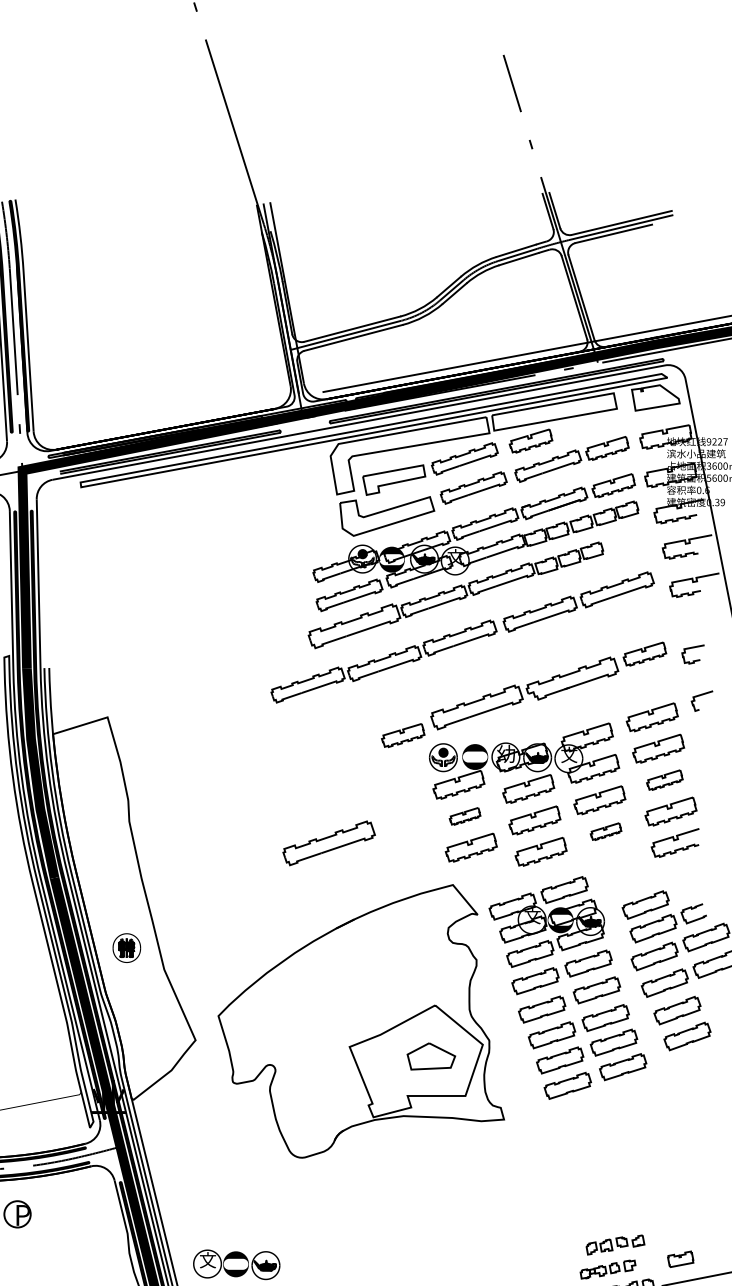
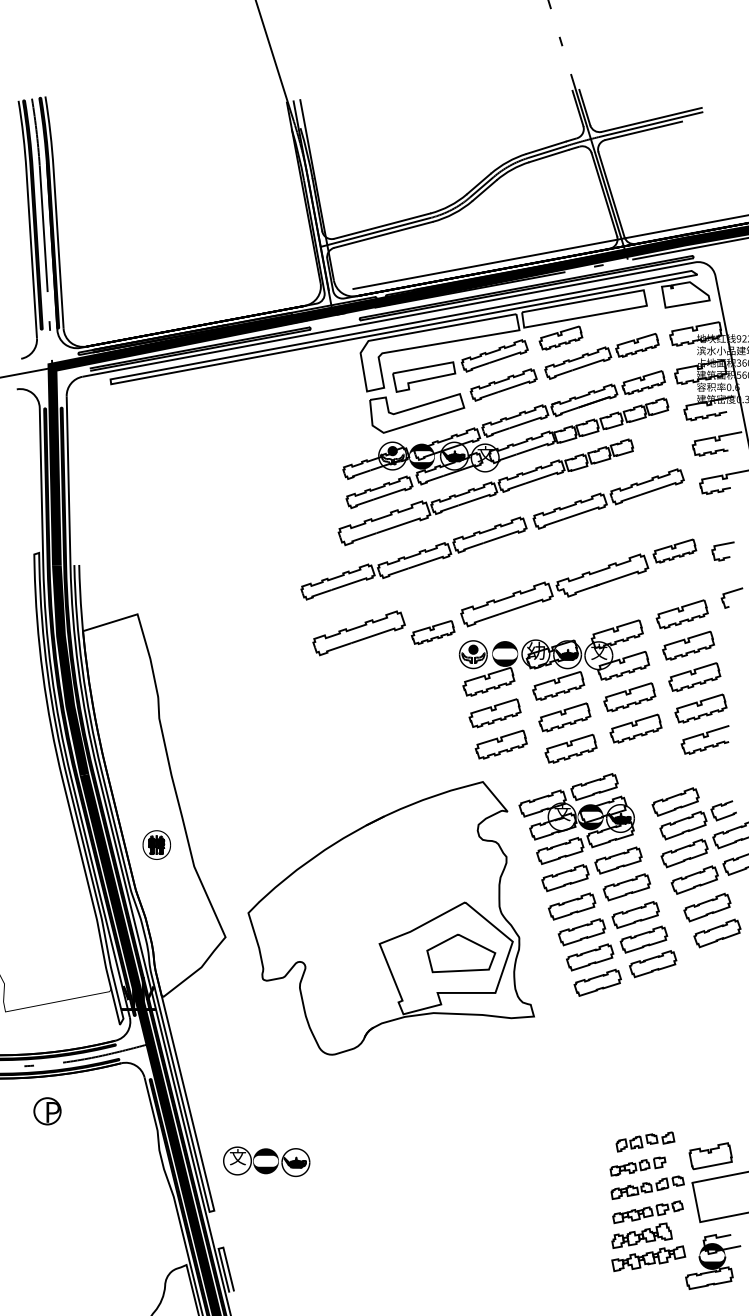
part: (664, 779) -> (694, 676), size x1.43
part: (464, 816) -> (494, 713), size x1.67
part: (605, 831) -> (635, 728), size x1.67
part: (328, 843) -> (358, 633), moved
part: (431, 1056) -> (461, 953), size x1.43
part: (680, 1259) -> (710, 1156), size x1.67

